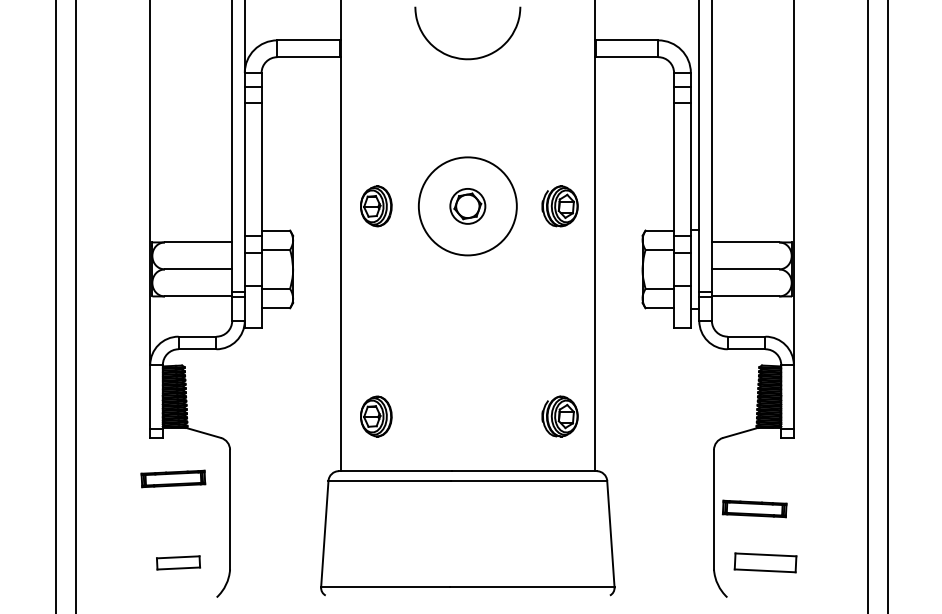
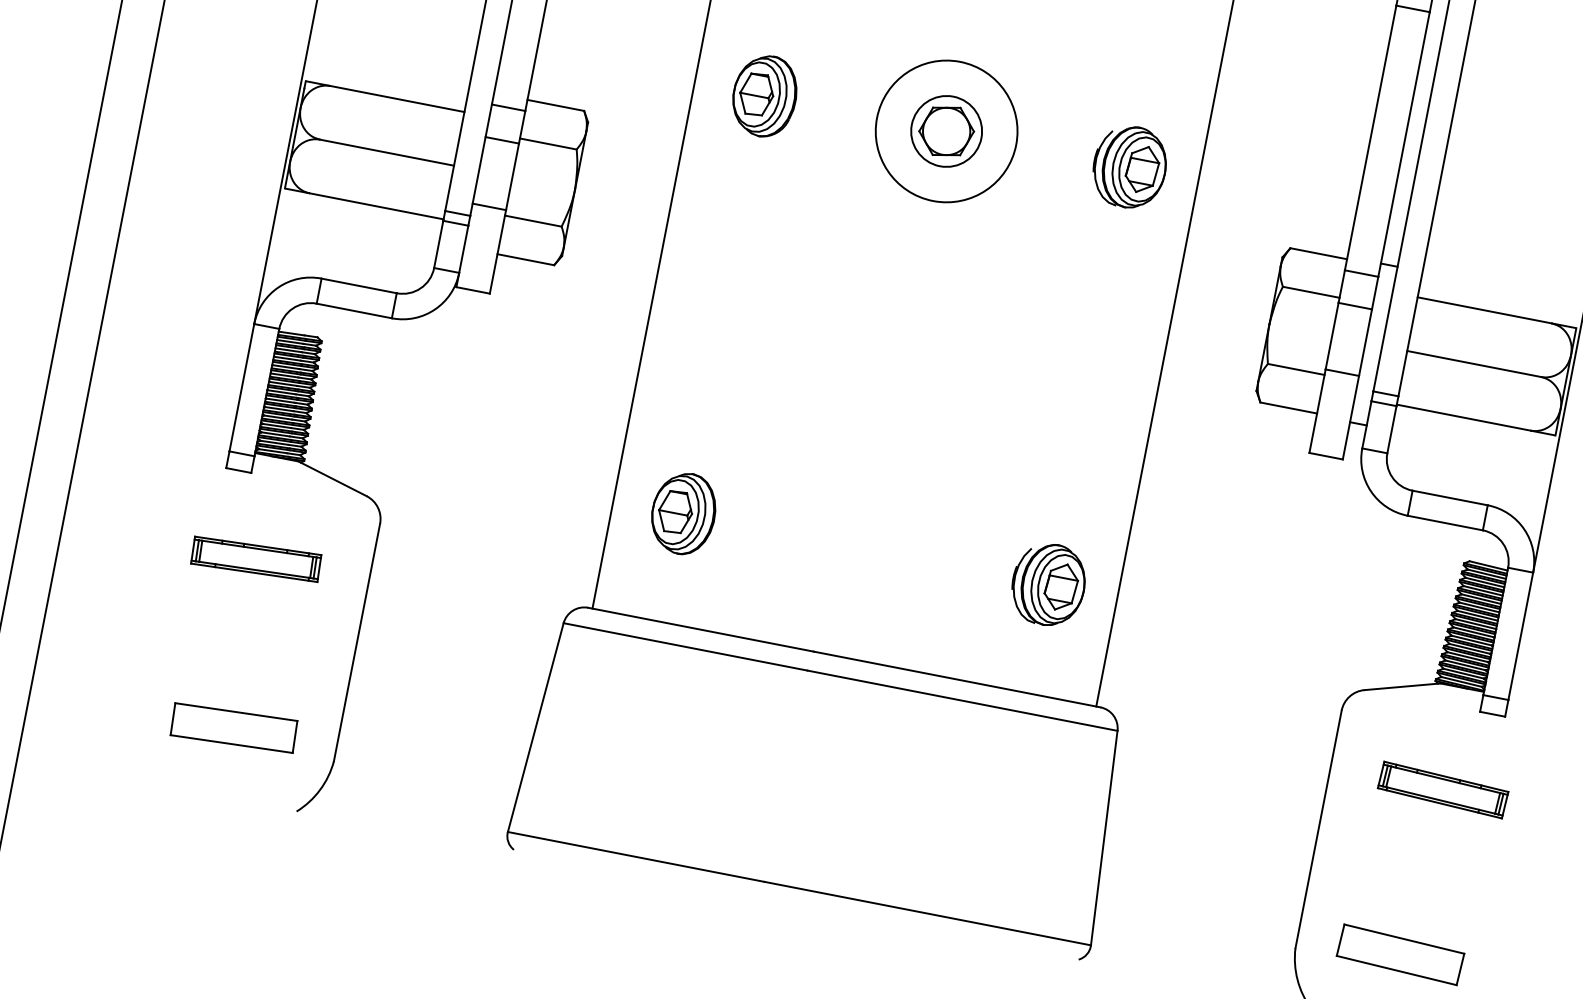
circle: (467, 206) -> (945, 131), size x0.71
part: (754, 508) -> (1442, 789), moved
part: (178, 562) -> (234, 727), size x1.43

